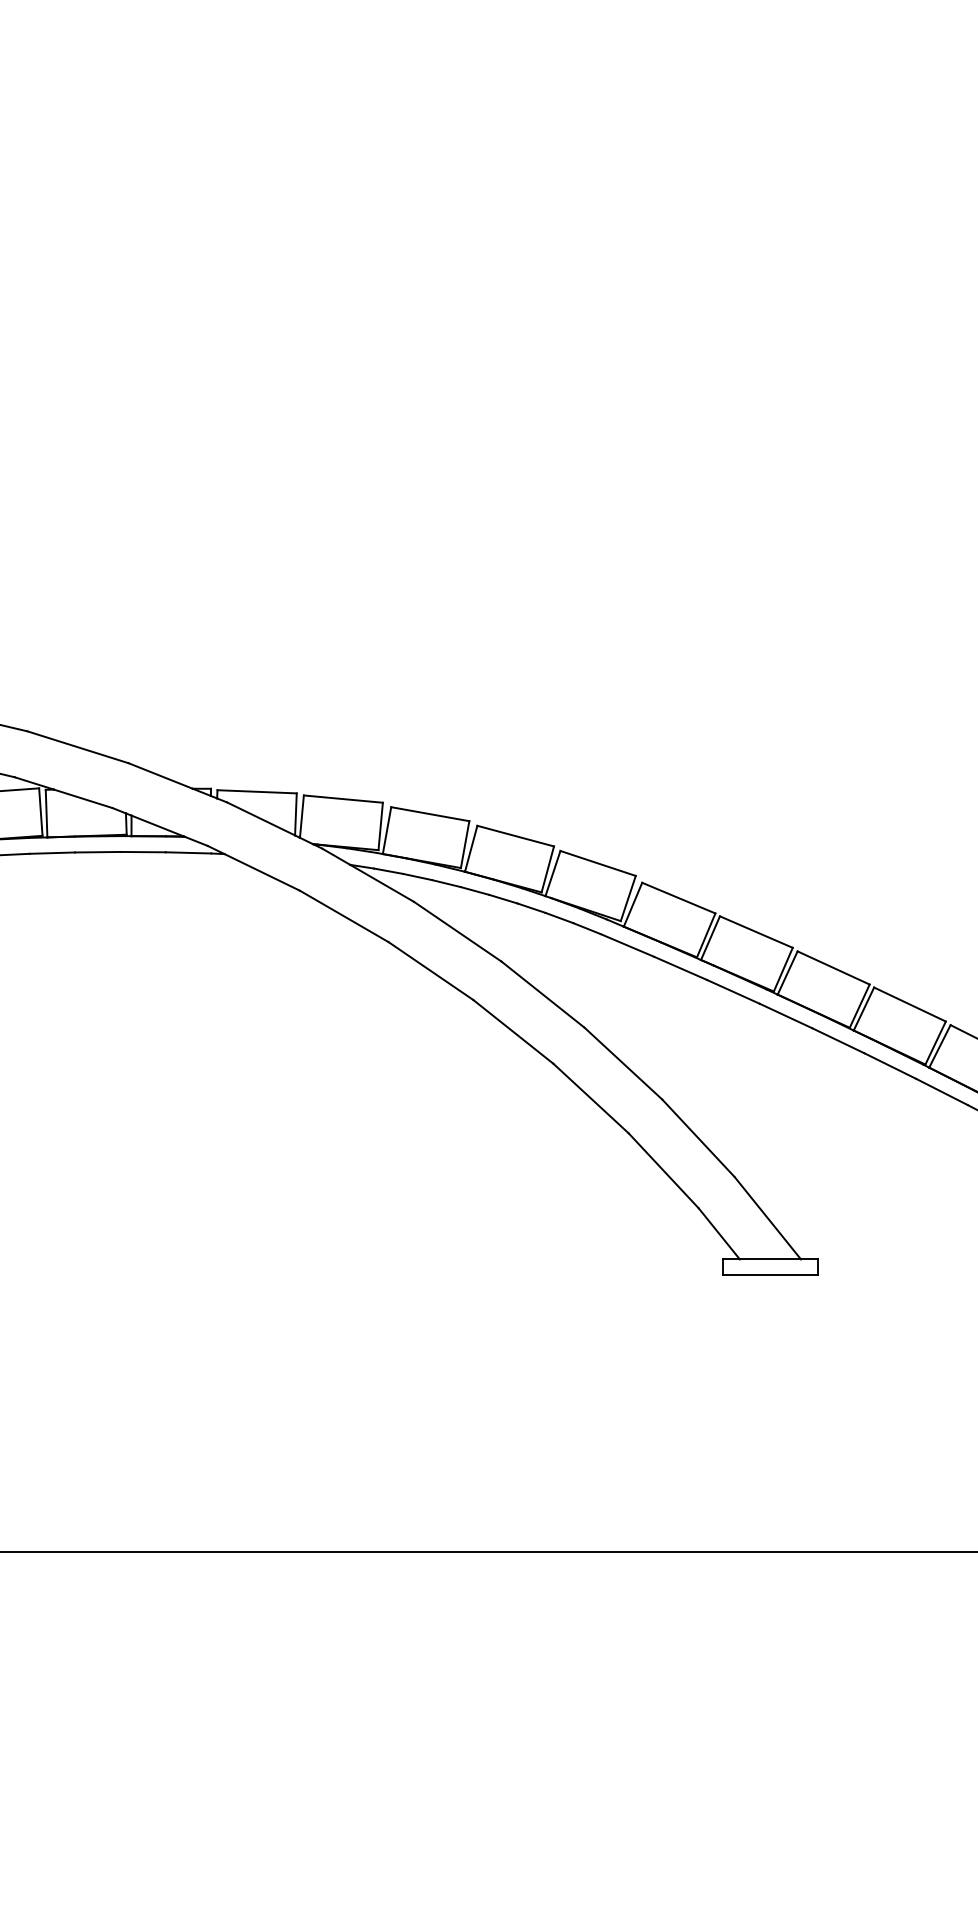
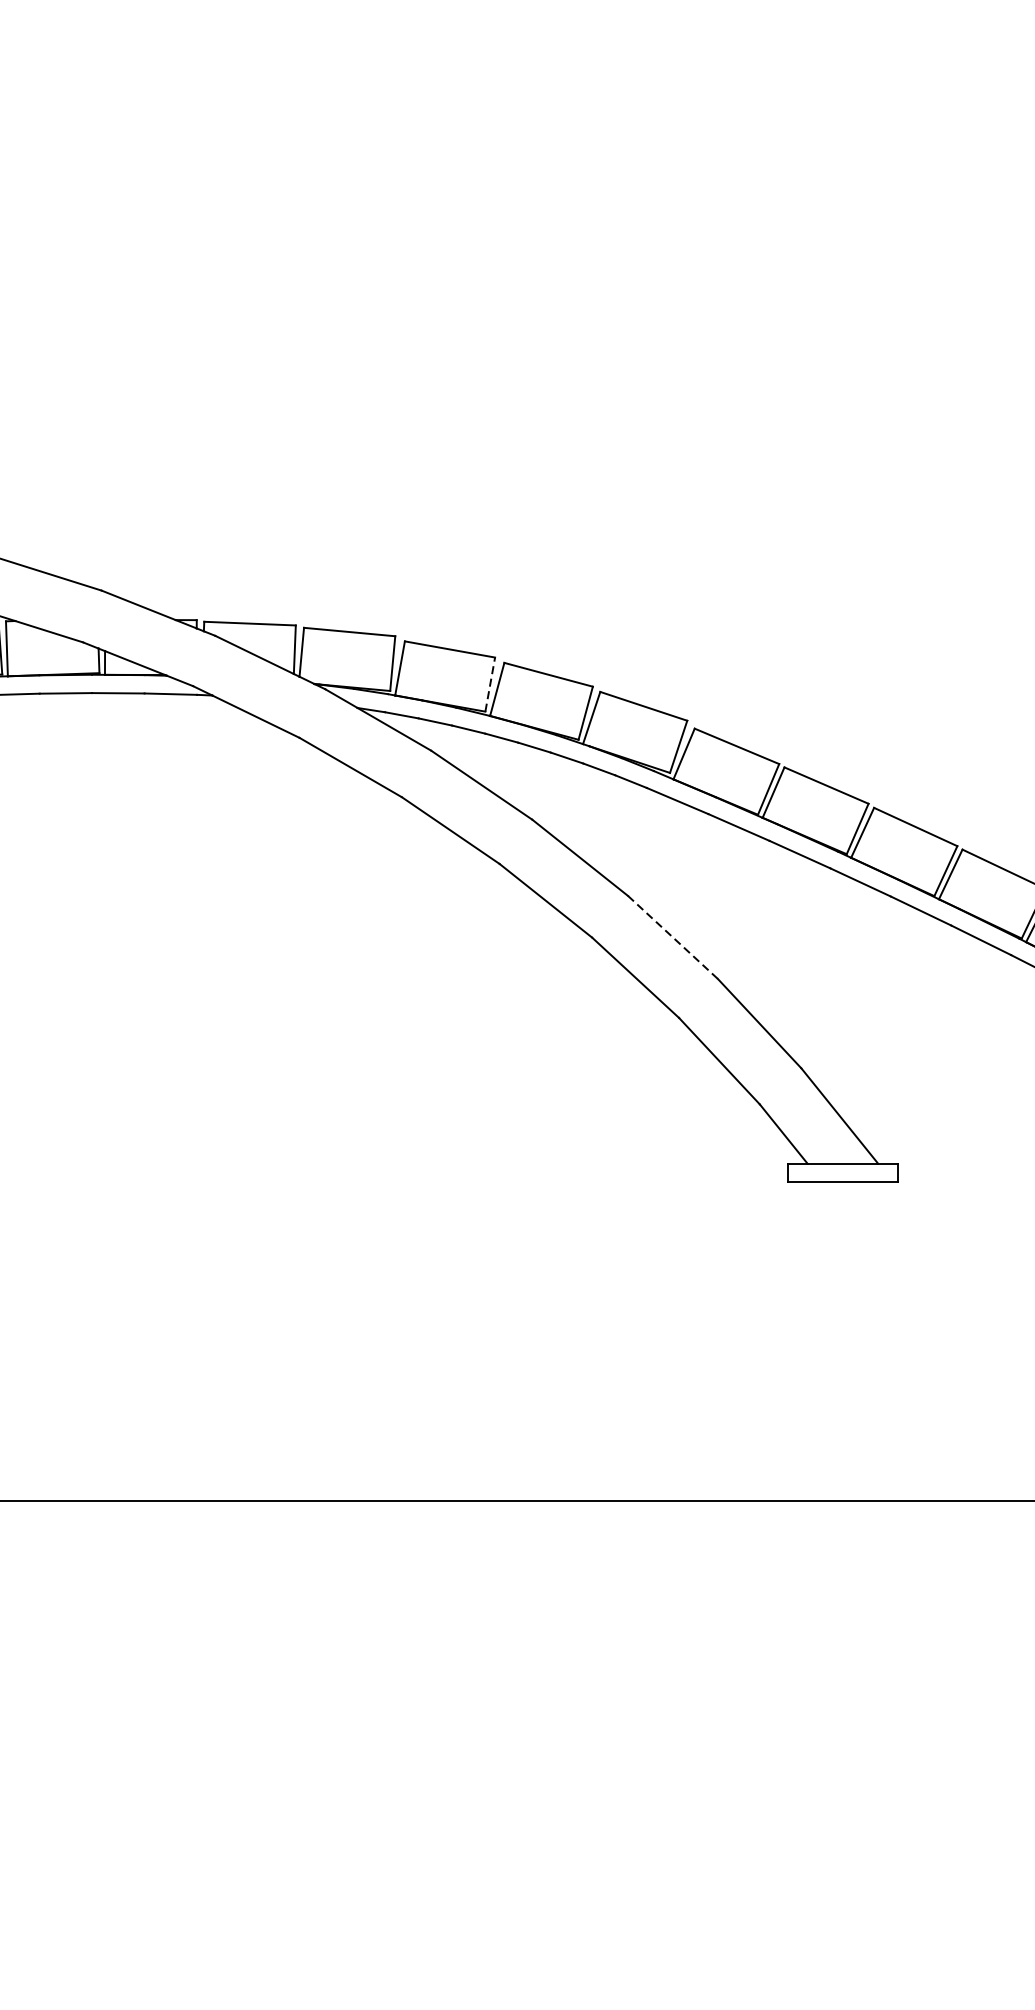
line: (465, 844) -> (490, 684), solid -> dashed
line: (623, 1063) -> (673, 937), solid -> dashed

